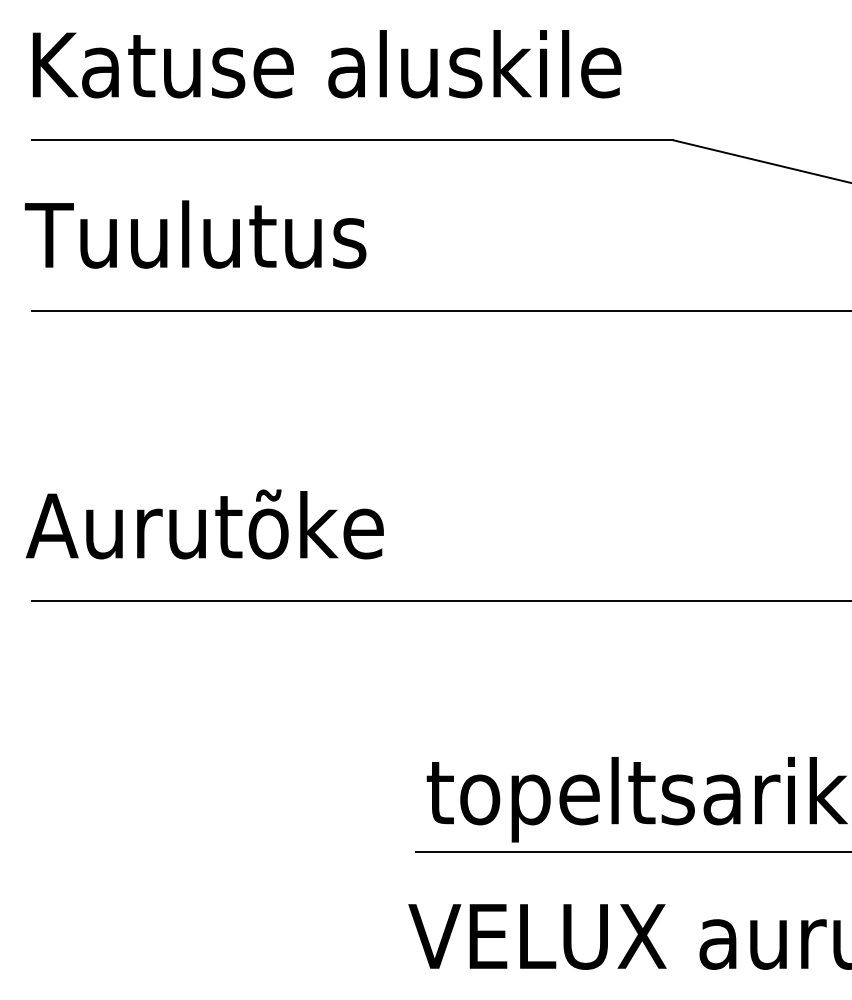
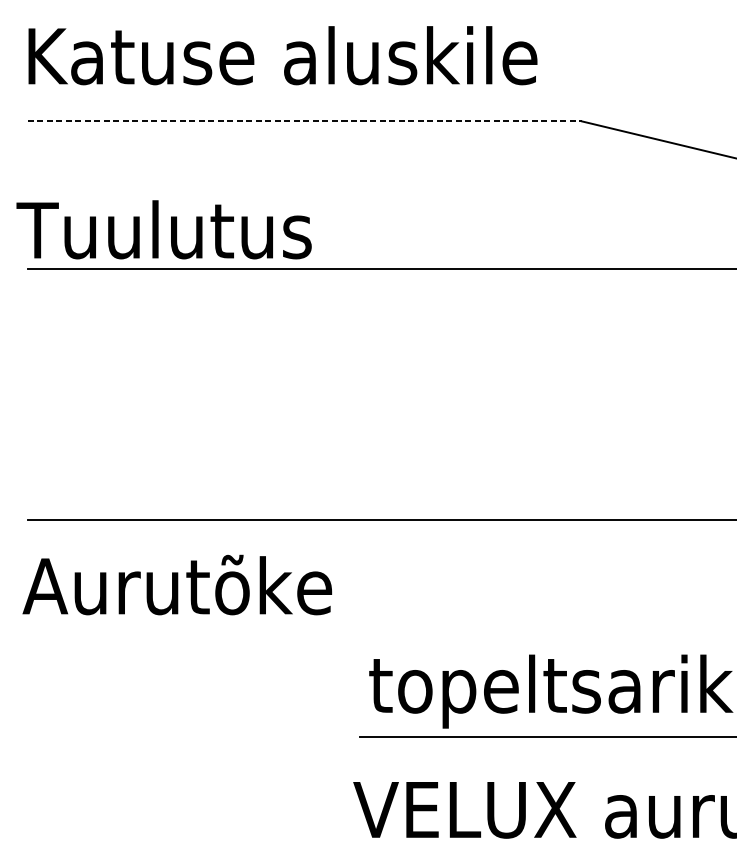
line: (352, 140) -> (304, 121), solid -> dashed
text: (195, 234) -> (164, 229), moved
text: (204, 524) -> (176, 585), moved

